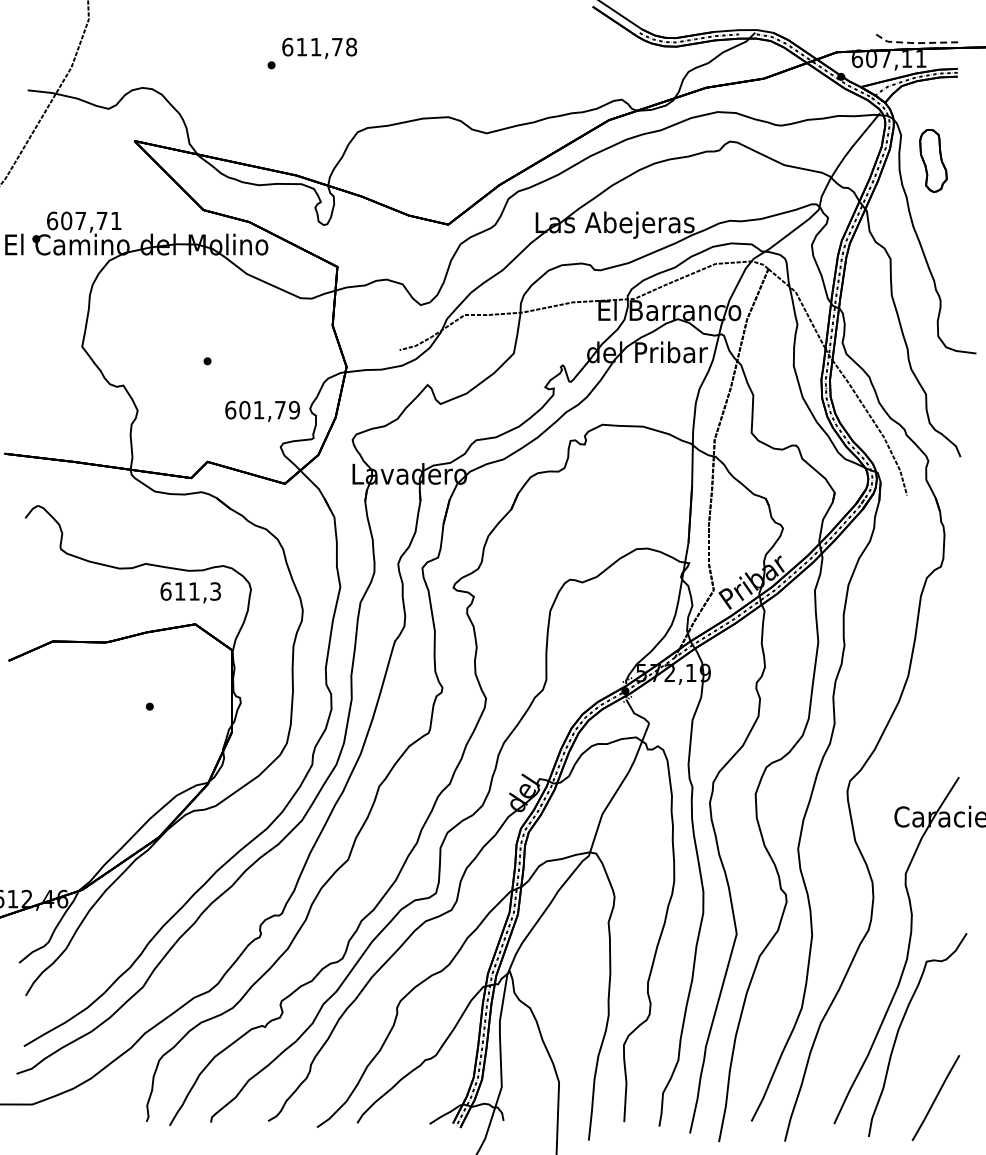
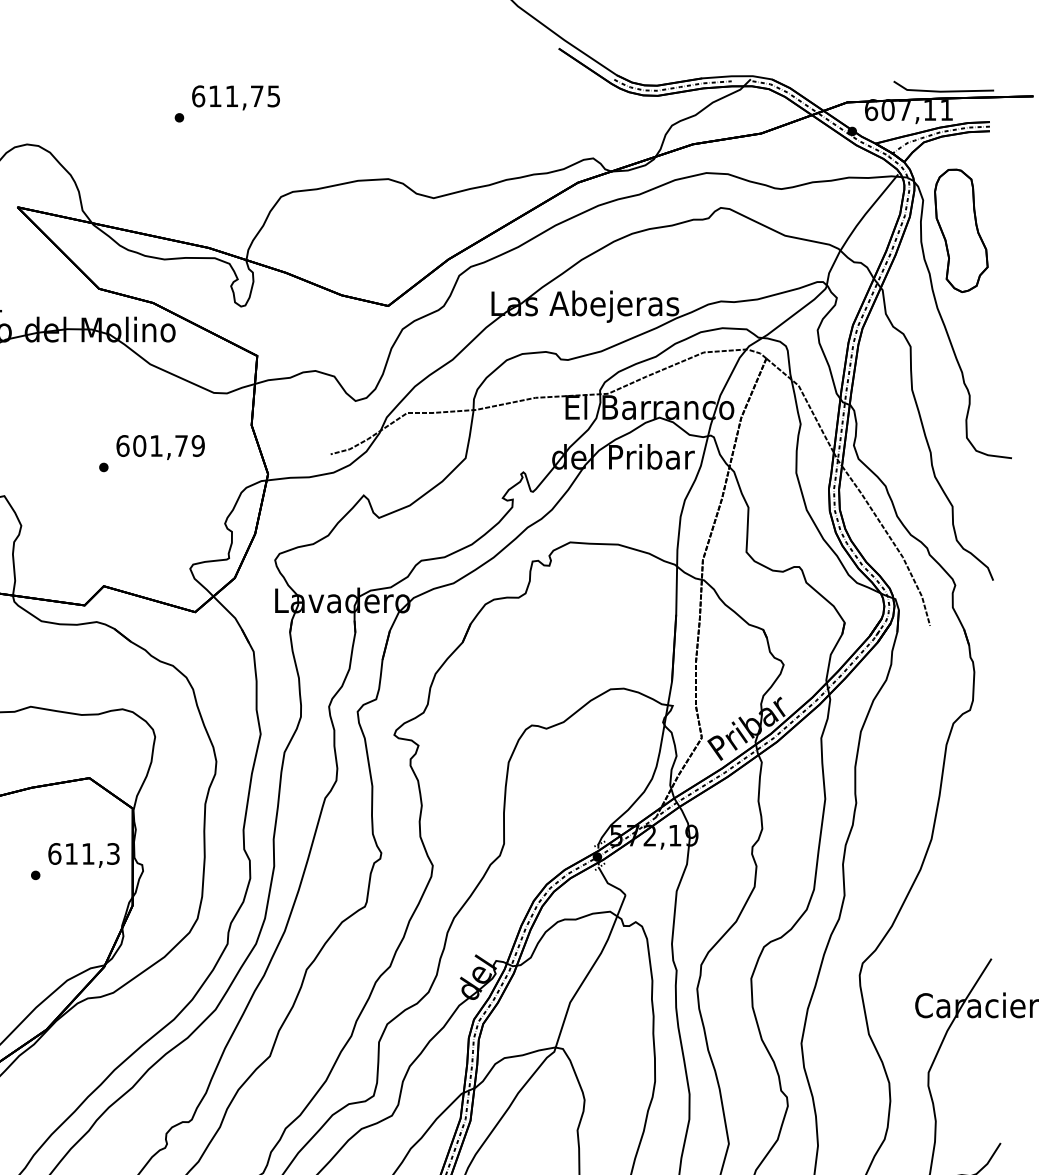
line: (916, 43) -> (941, 92), dashed -> solid
text: (351, 46) -> (273, 95), 611,78 -> 611,75
part: (933, 160) -> (961, 230), size x1.67
text: (262, 410) -> (160, 446), moved
text: (190, 592) -> (83, 855), moved

